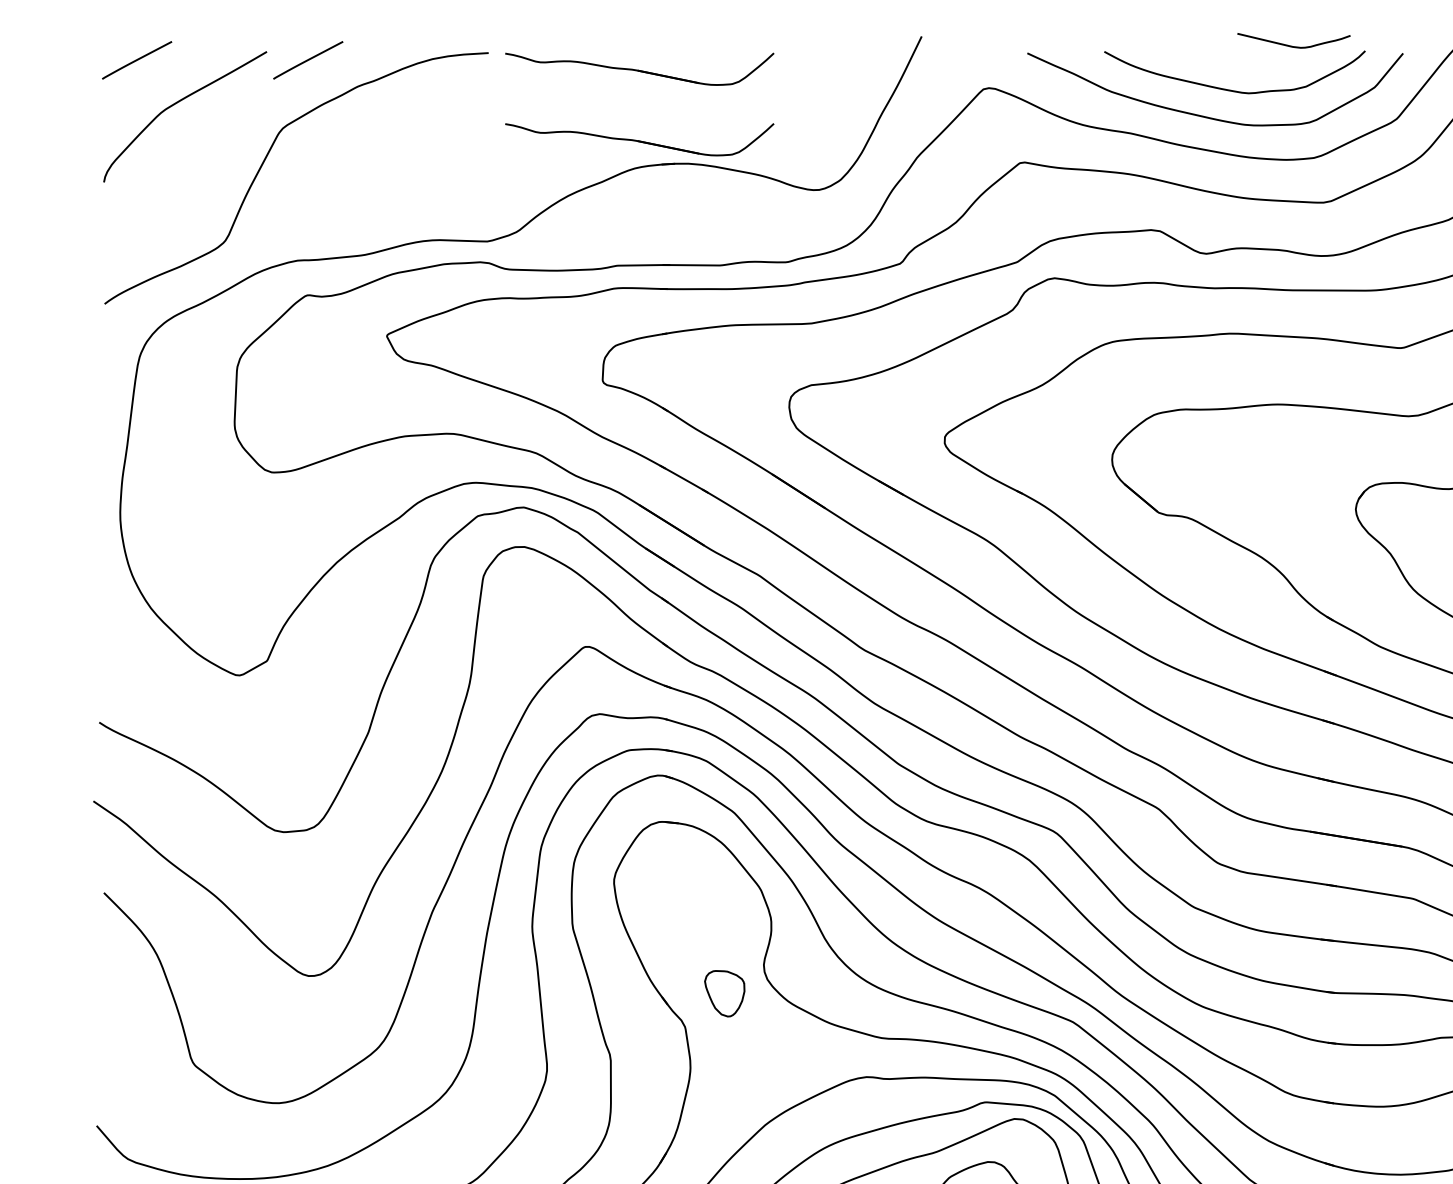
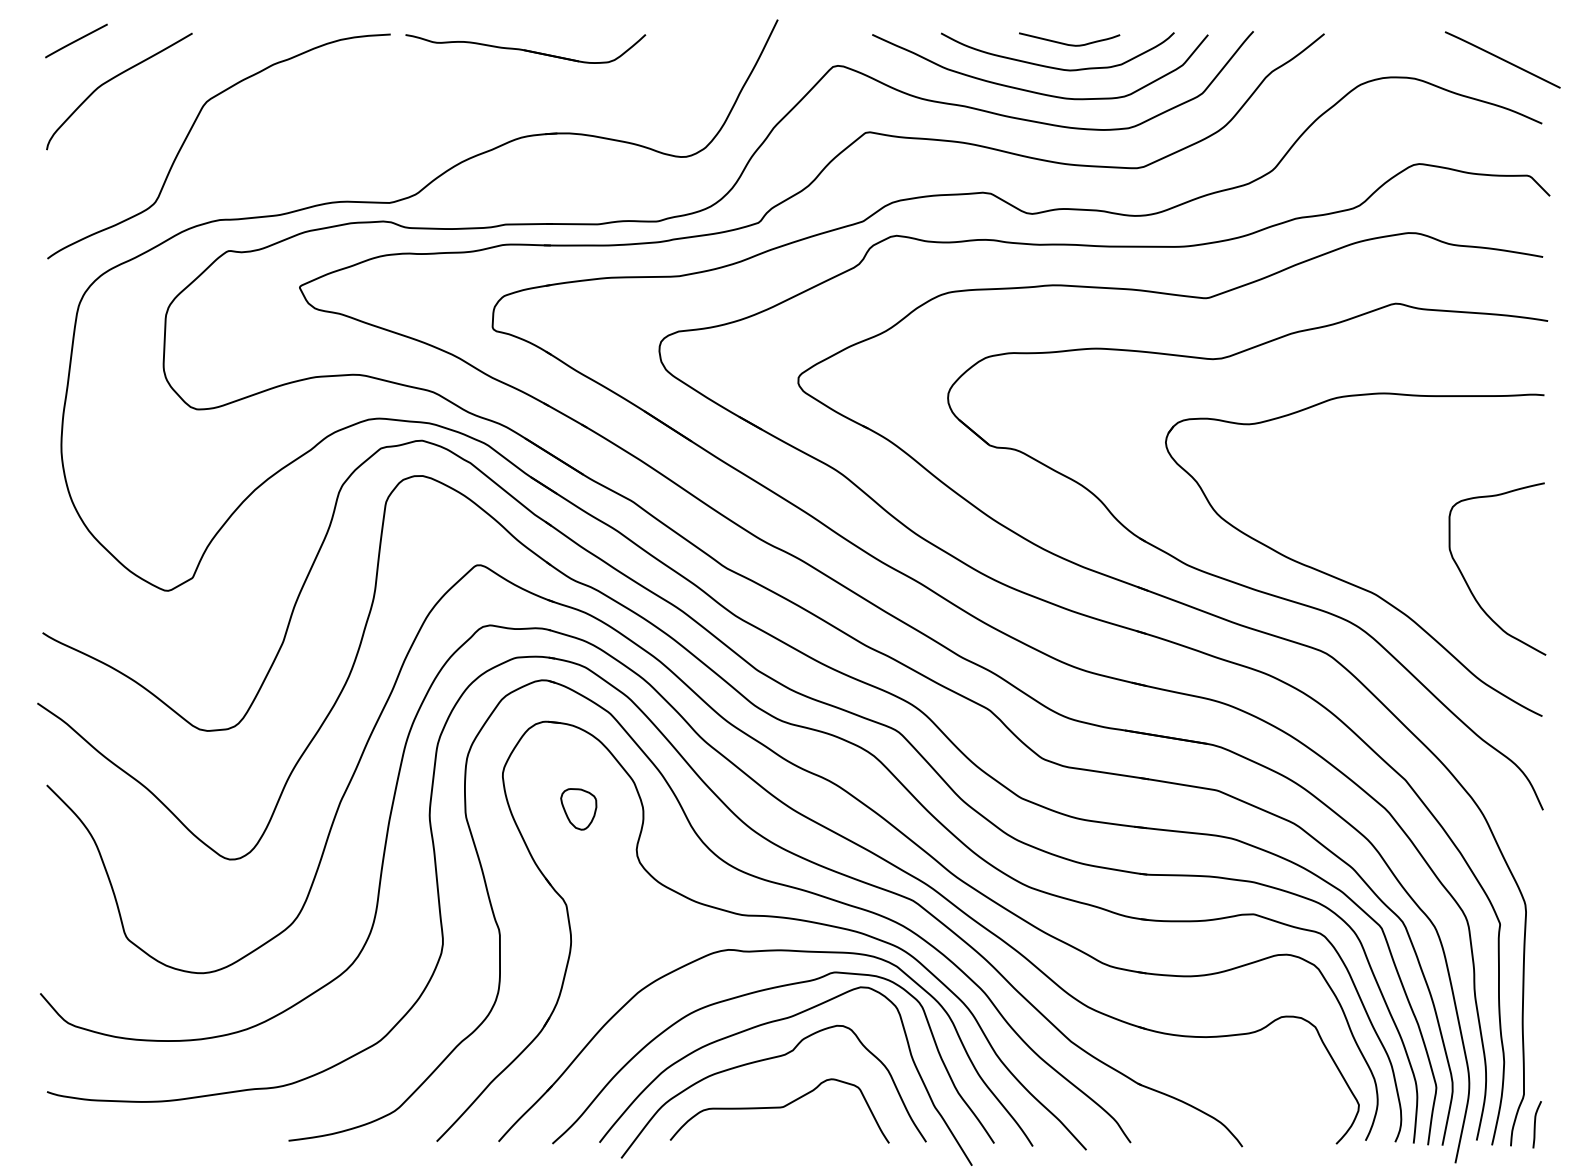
curve: (1291, 45) -> (1067, 43), moved
line: (308, 59) -> (229, 40), removed
part: (639, 139) -> (525, 111), removed
part: (724, 993) -> (578, 809), moved

